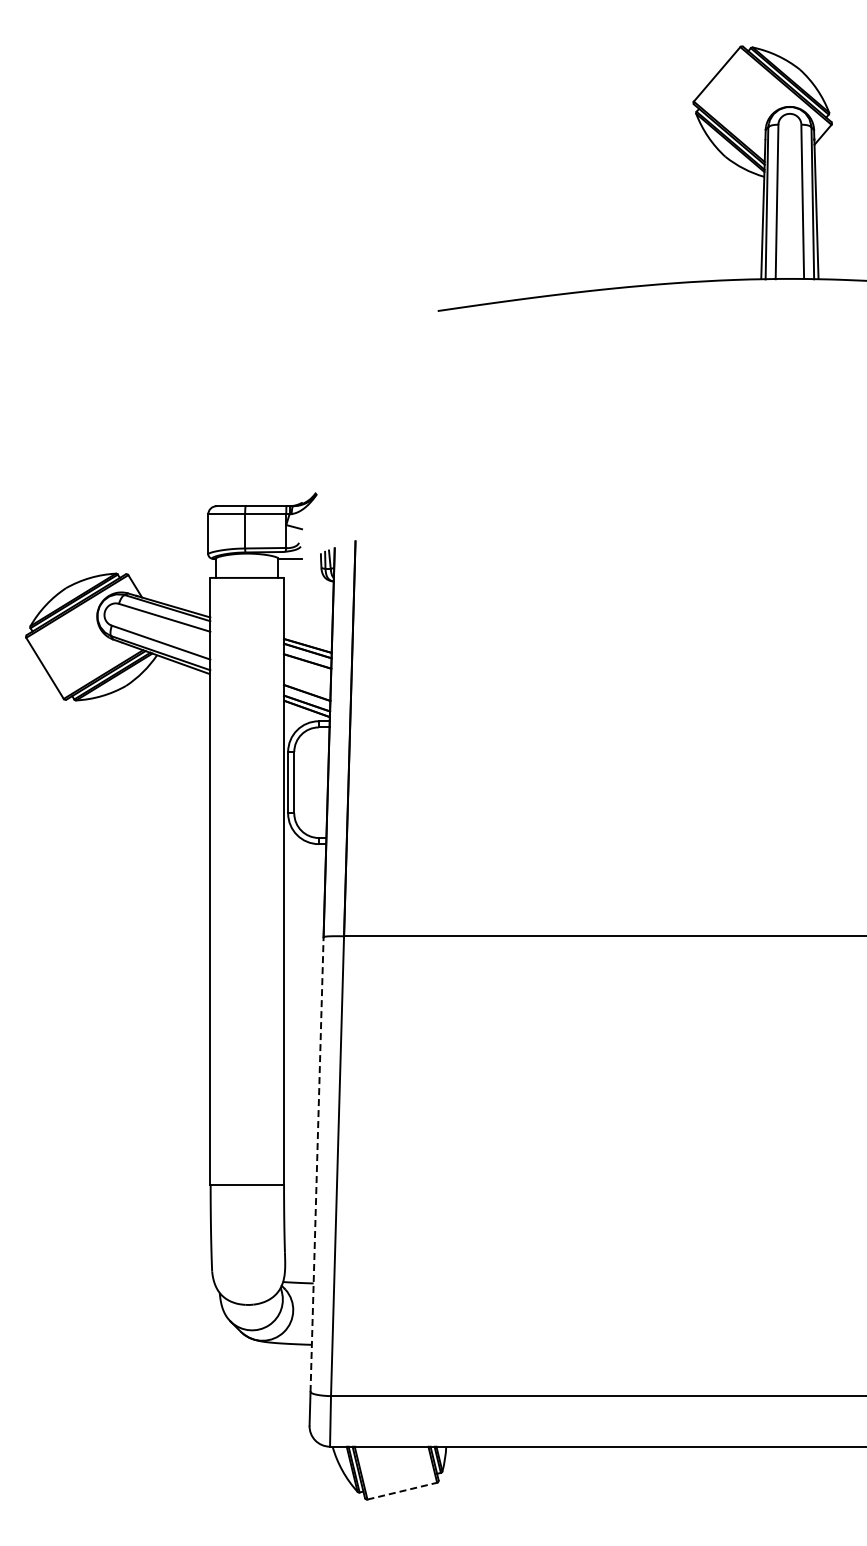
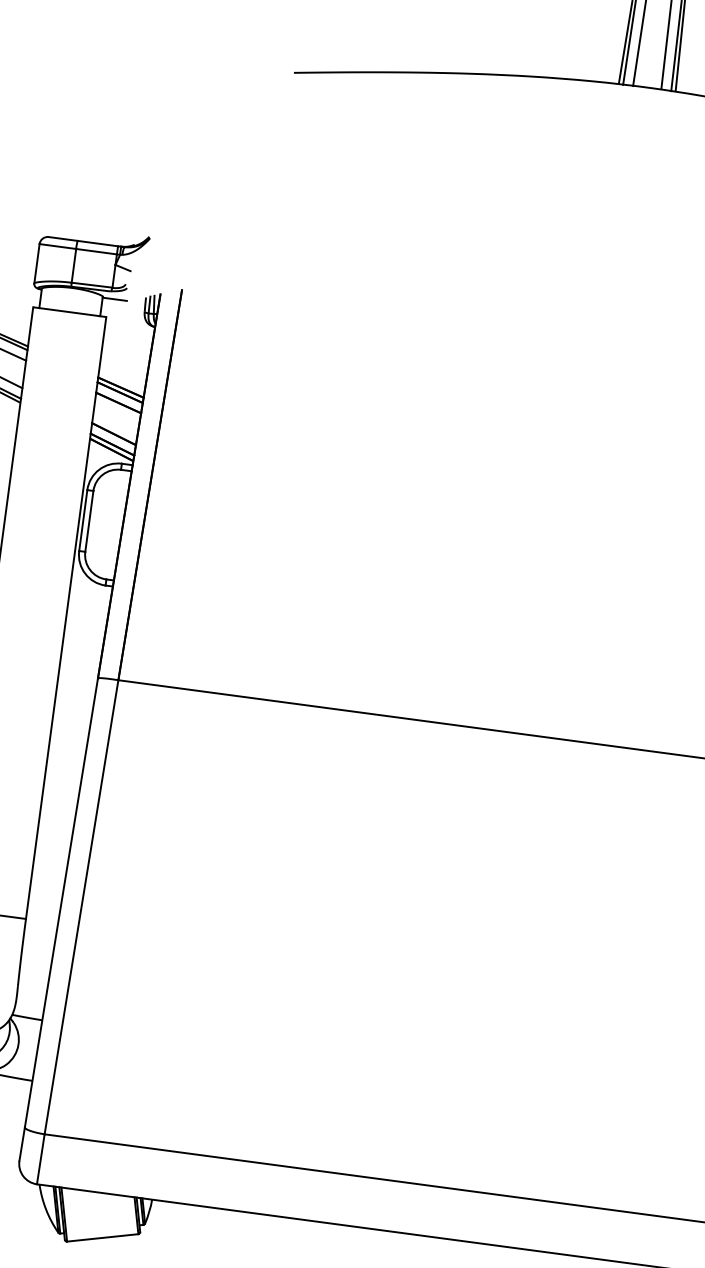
line: (317, 1164) -> (61, 902), dashed -> solid
line: (402, 1491) -> (102, 1238), dashed -> solid

